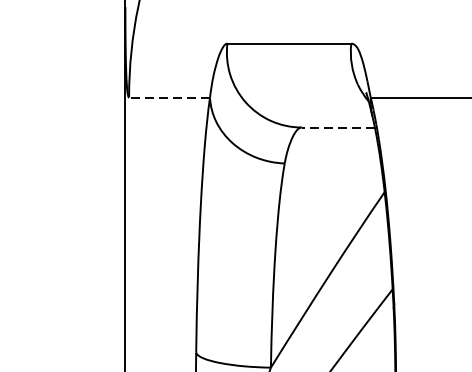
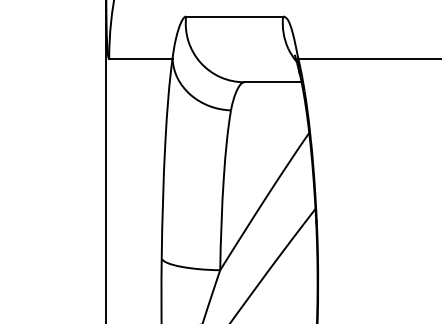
line: (169, 97) -> (140, 58), dashed -> solid
line: (337, 127) -> (272, 82), dashed -> solid

